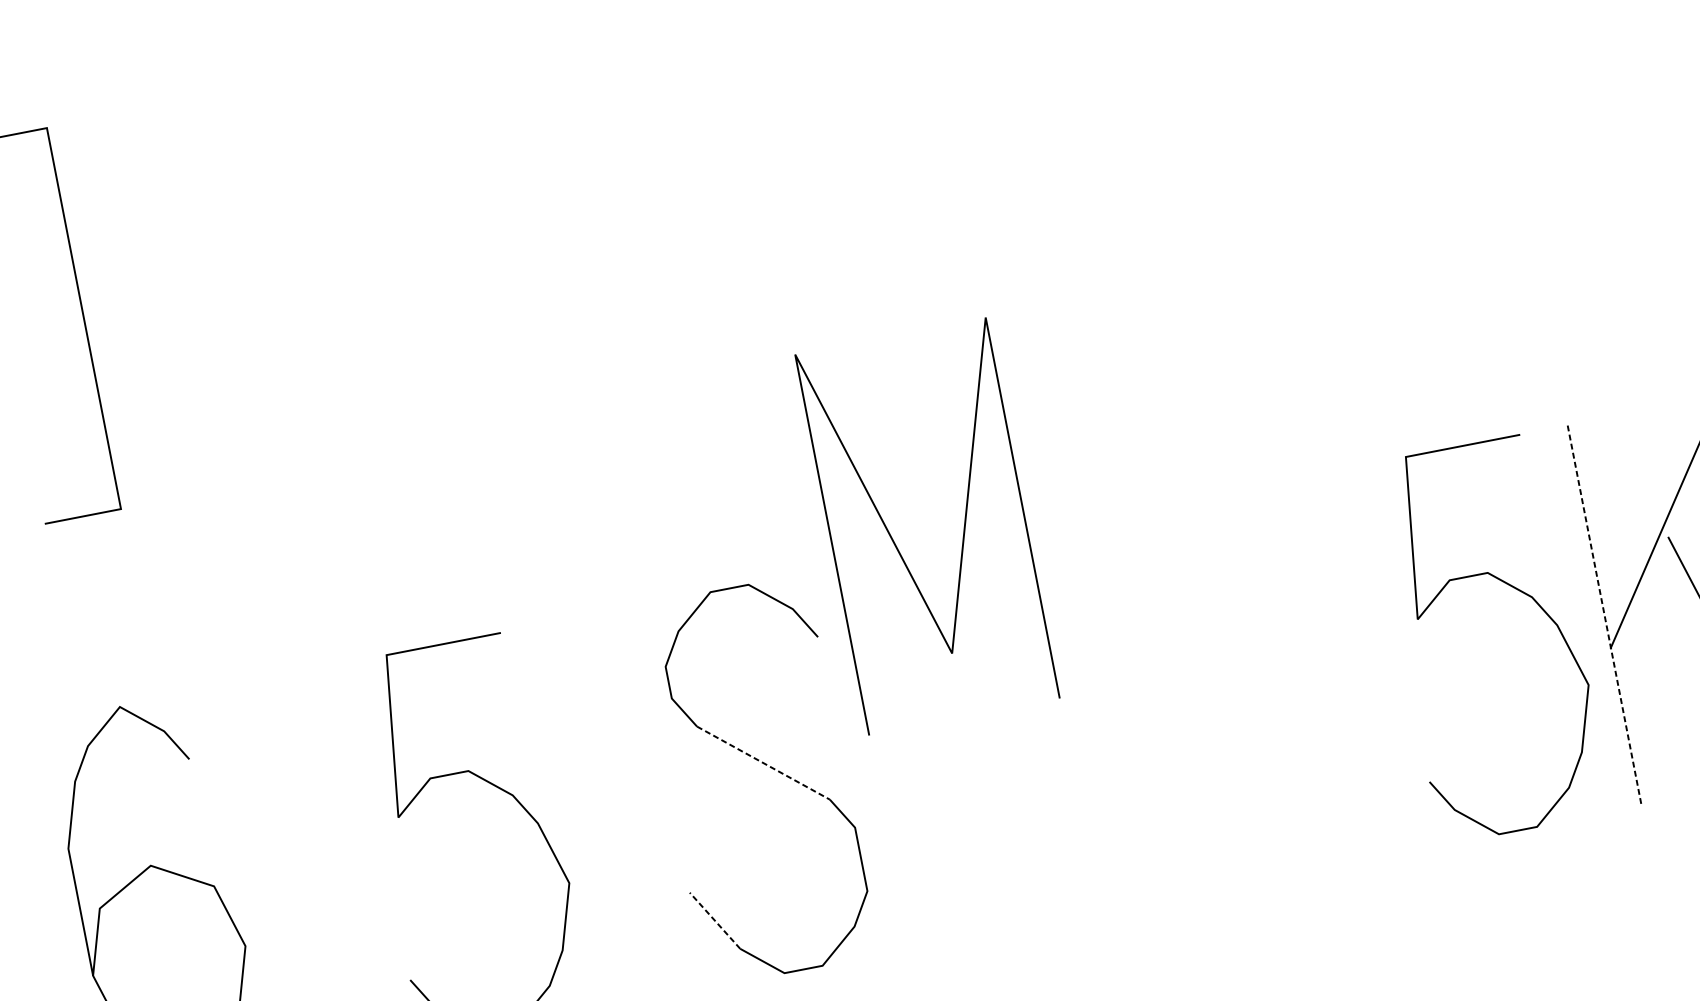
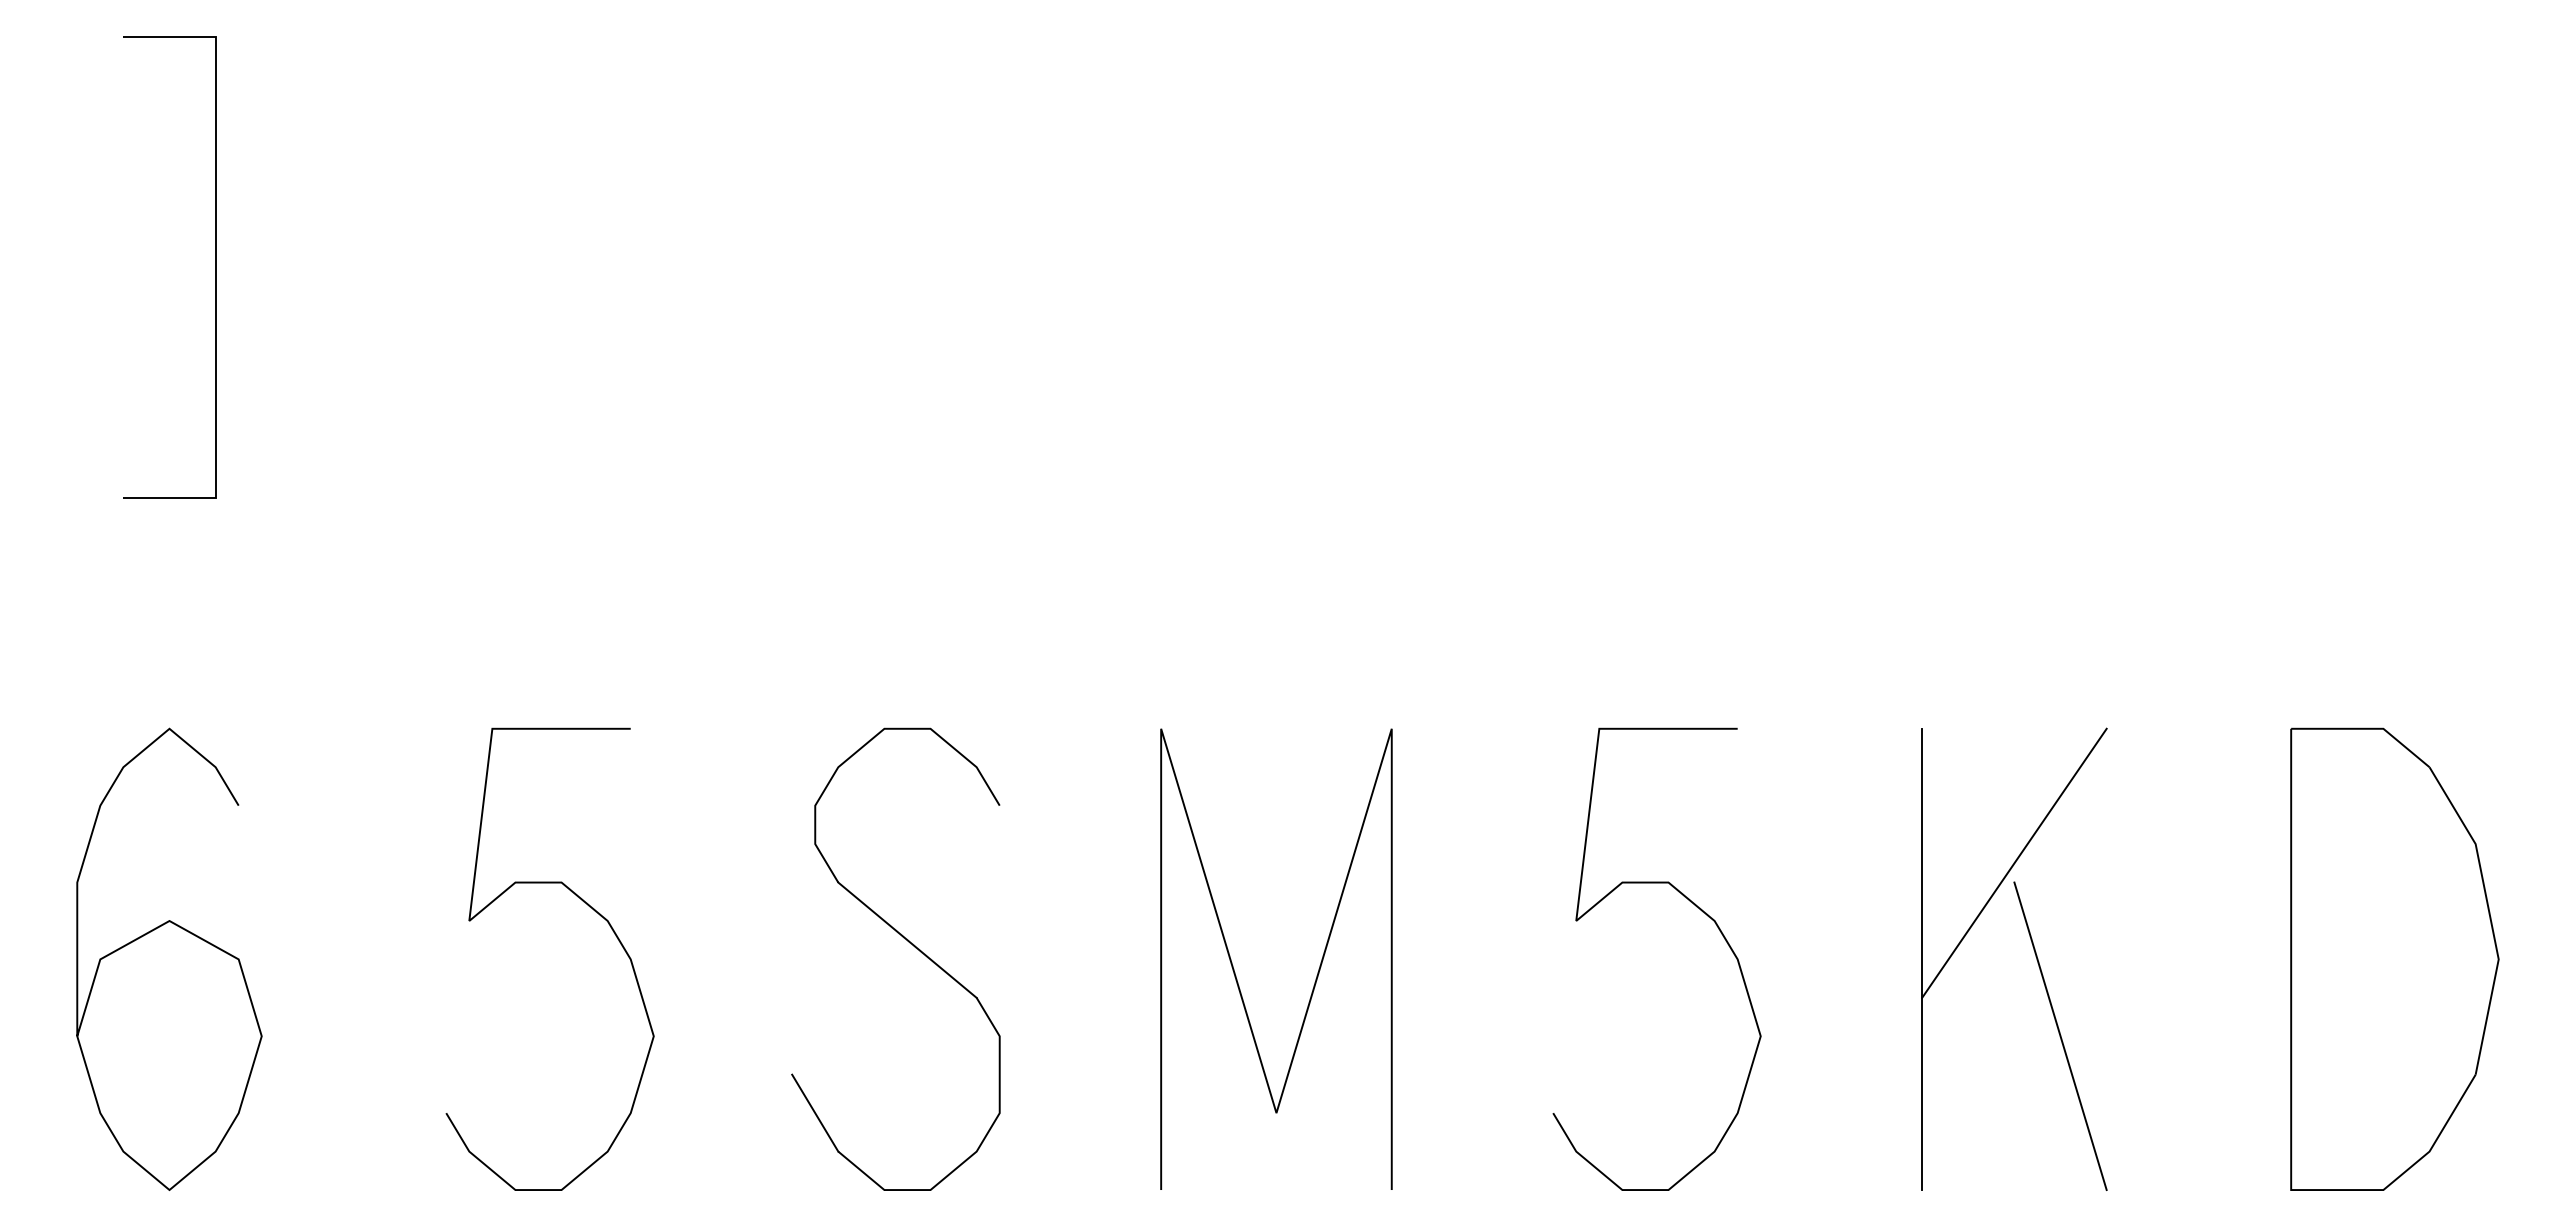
line: (963, 527) -> (1318, 968), moved
curve: (1514, 589) -> (1696, 907), moved
line: (1605, 616) -> (1922, 959), dashed -> solid
line: (763, 763) -> (907, 940), dashed -> solid
line: (715, 921) -> (815, 1113), dashed -> solid

